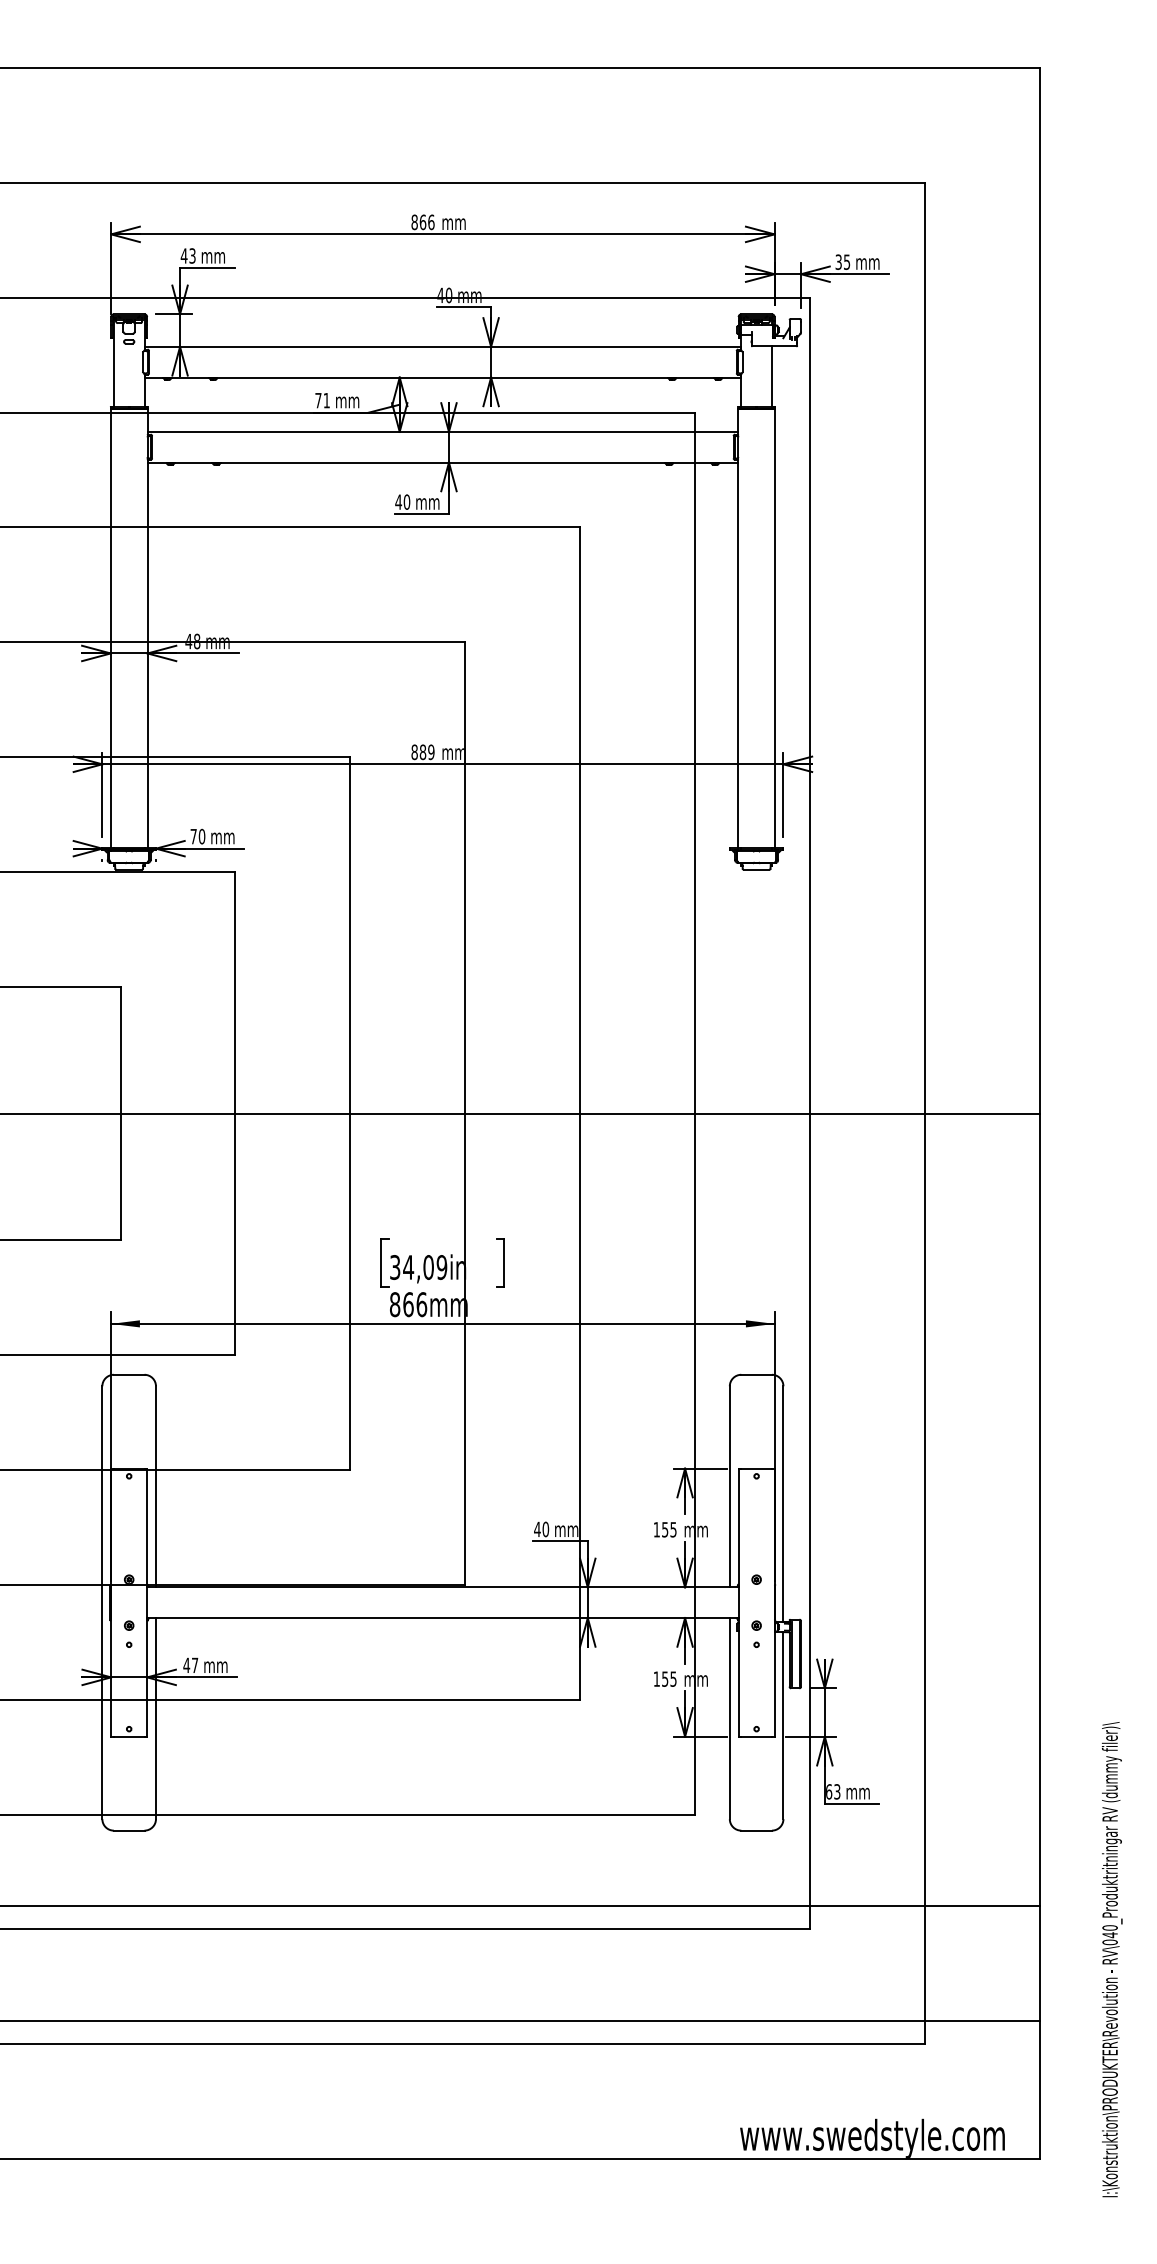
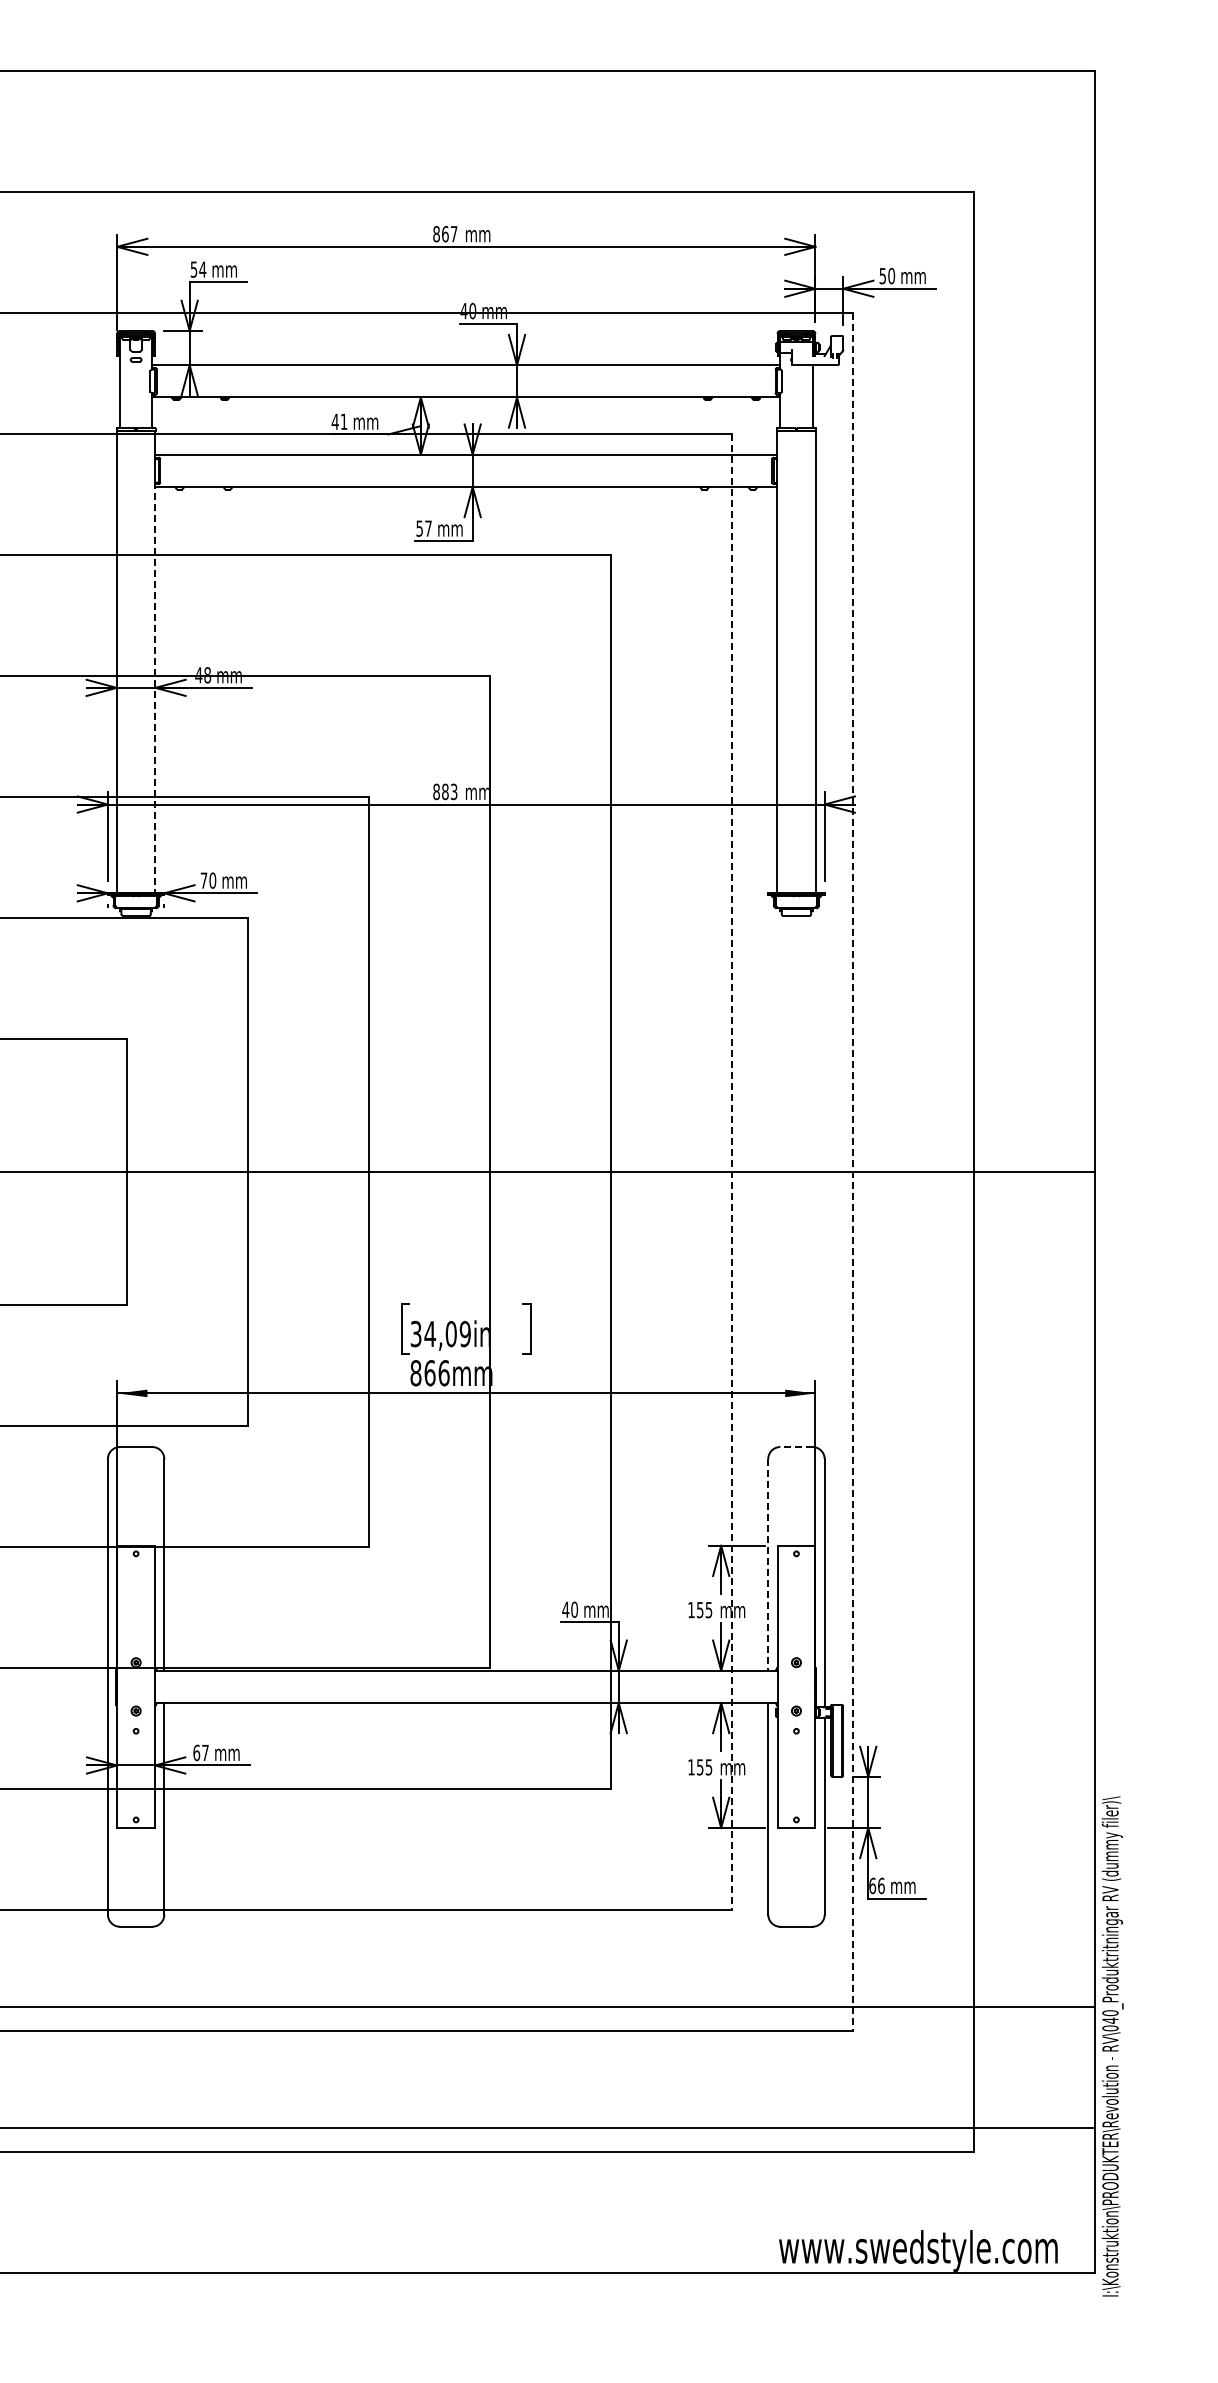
text: (430, 222) -> (453, 234), 866 -> 867
text: (188, 255) -> (198, 269), 43 -> 54
text: (843, 261) -> (887, 275), 35 -> 50
text: (317, 400) -> (334, 421), 71 -> 41
text: (402, 502) -> (423, 528), 40 -> 57
line: (147, 654) -> (155, 688), solid -> dashed
text: (430, 751) -> (453, 791), 889 -> 883
line: (694, 1113) -> (731, 1172), solid -> dashed
line: (809, 1113) -> (852, 1172), solid -> dashed
line: (755, 1375) -> (795, 1447), solid -> dashed
line: (730, 1486) -> (768, 1564), solid -> dashed
text: (186, 1665) -> (196, 1752), 47 -> 67
text: (837, 1791) -> (881, 1885), 63 -> 66
text: (1112, 1959) -> (1112, 2046), moved

